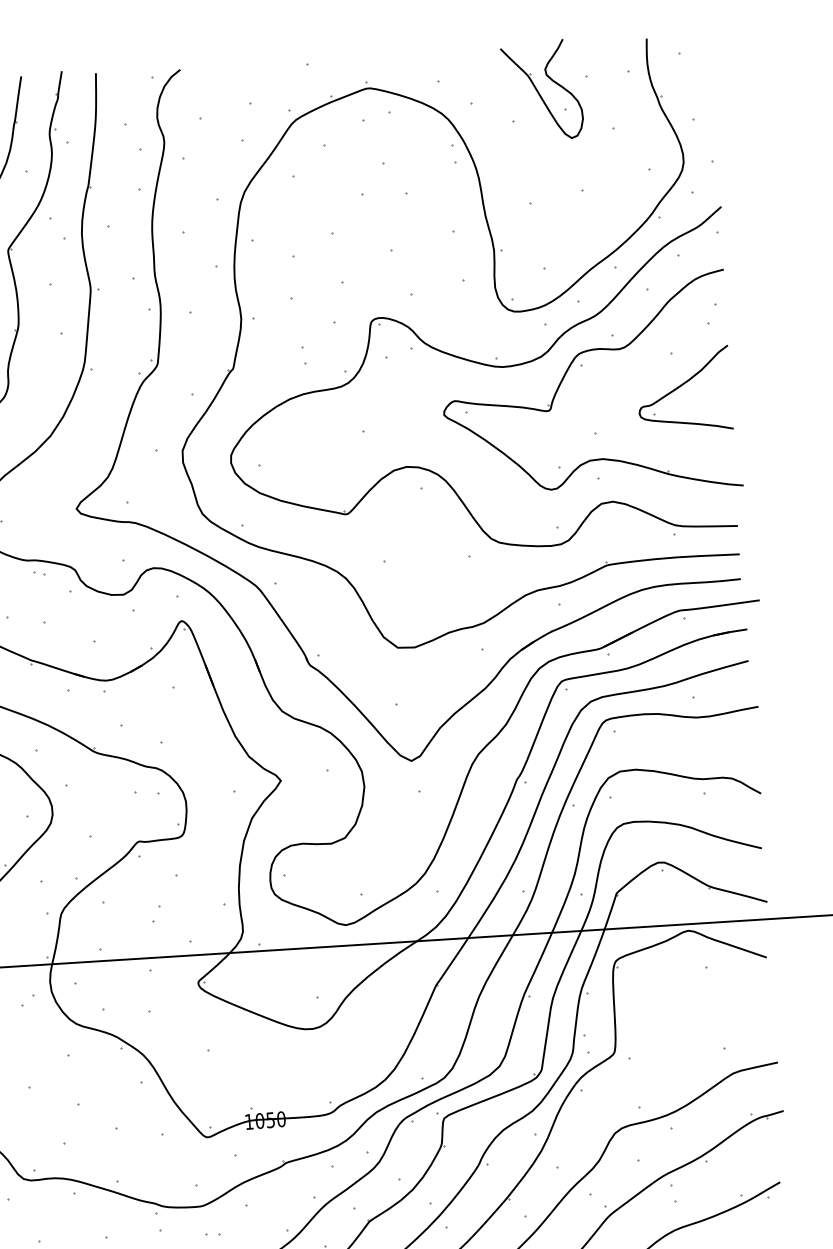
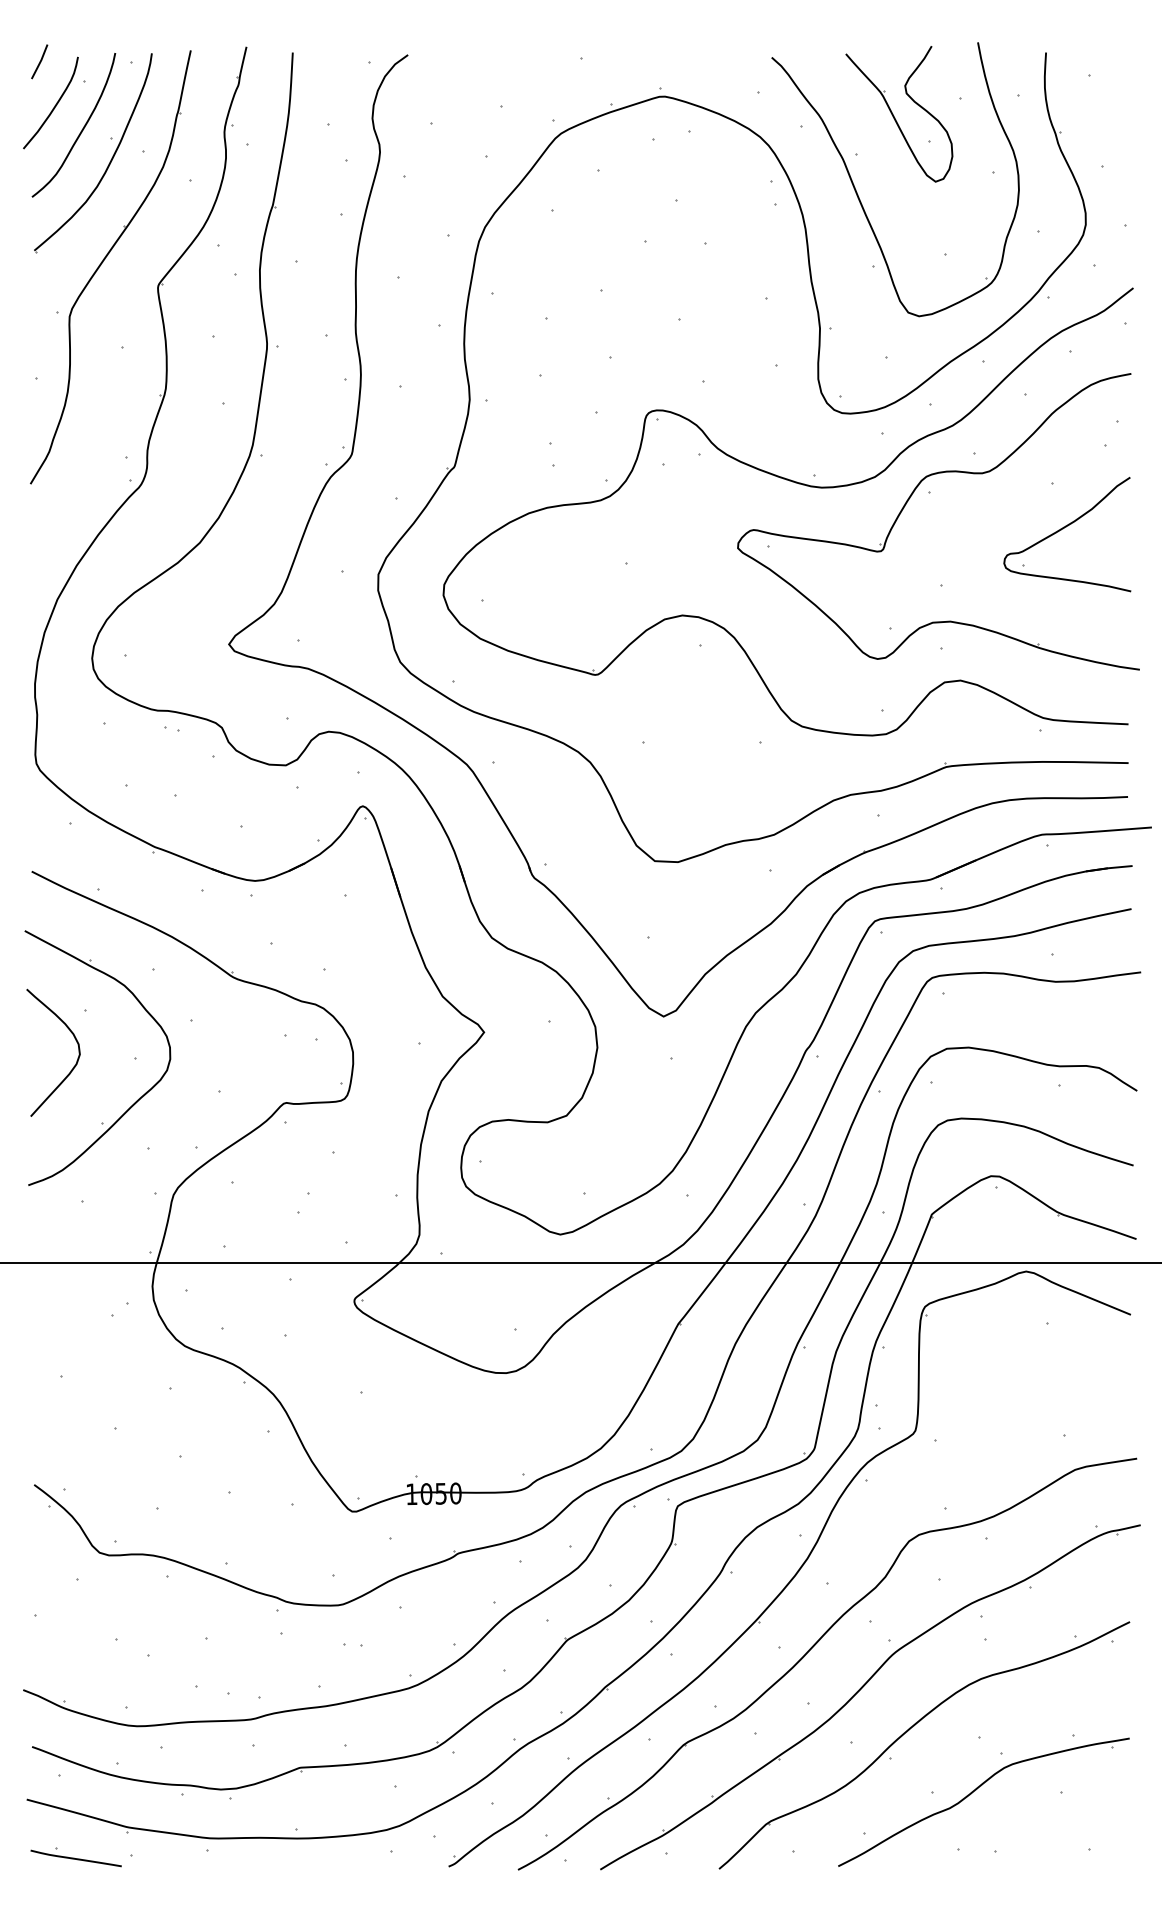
part: (516, 151) -> (858, 194), added

